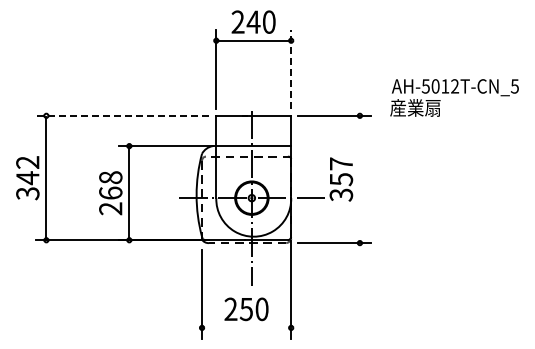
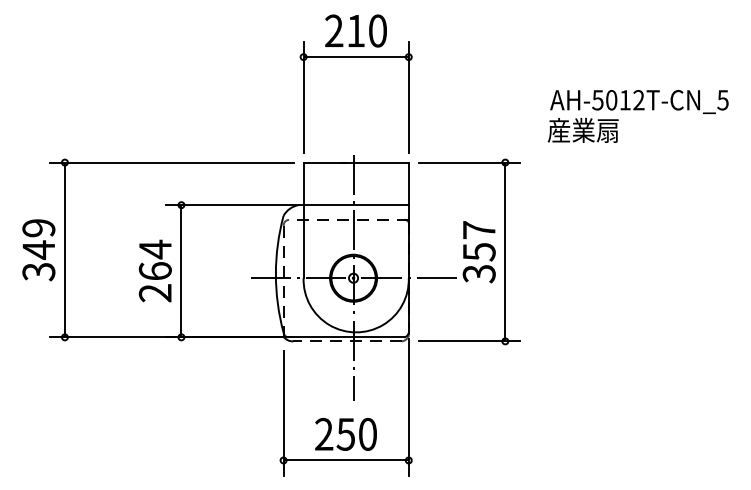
text: (253, 21) -> (355, 30), 240 -> 210
line: (291, 68) -> (409, 96), dashed -> solid
text: (454, 97) -> (638, 115), moved
line: (122, 115) -> (171, 162), dashed -> solid
text: (27, 162) -> (38, 228), 342 -> 349
text: (110, 177) -> (154, 249), 268 -> 264
line: (359, 179) -> (504, 252), added
line: (246, 327) -> (346, 459), added

